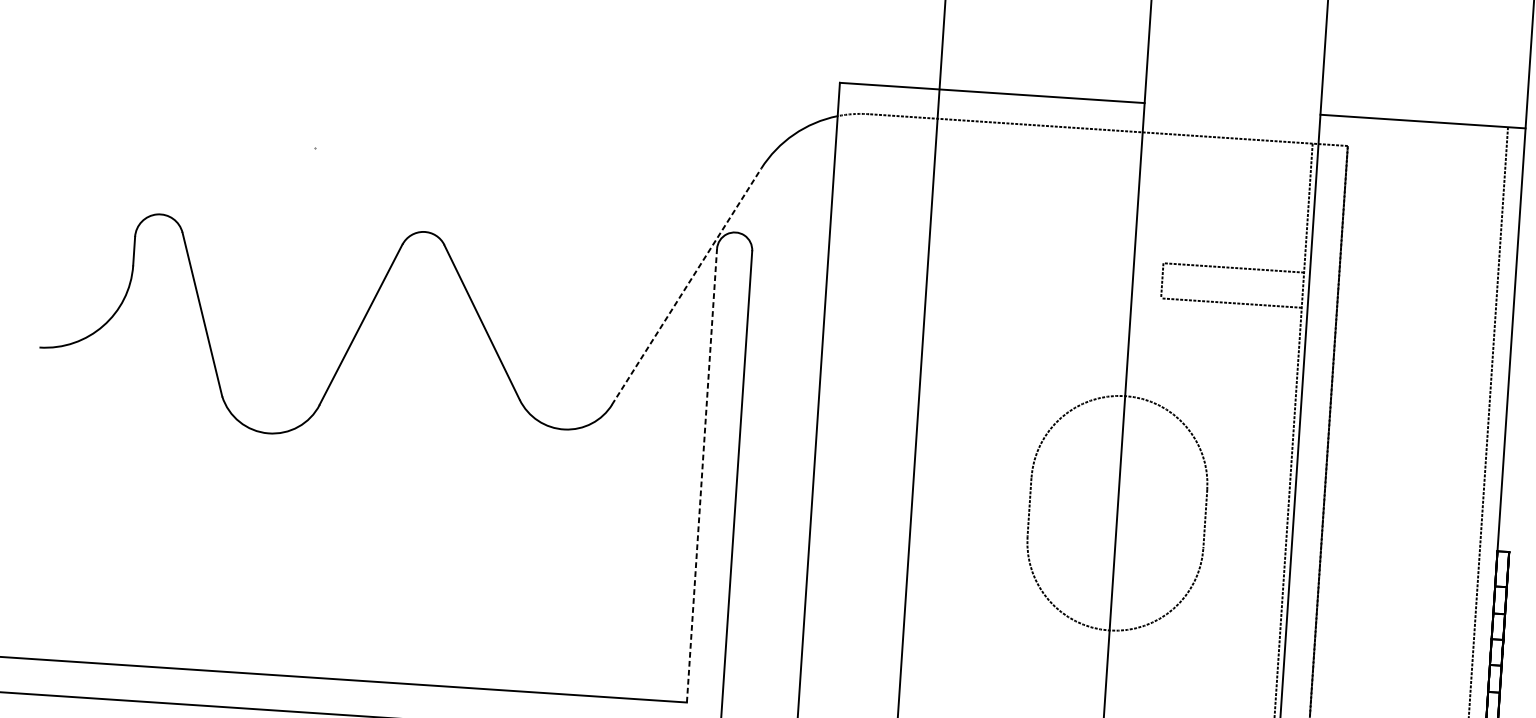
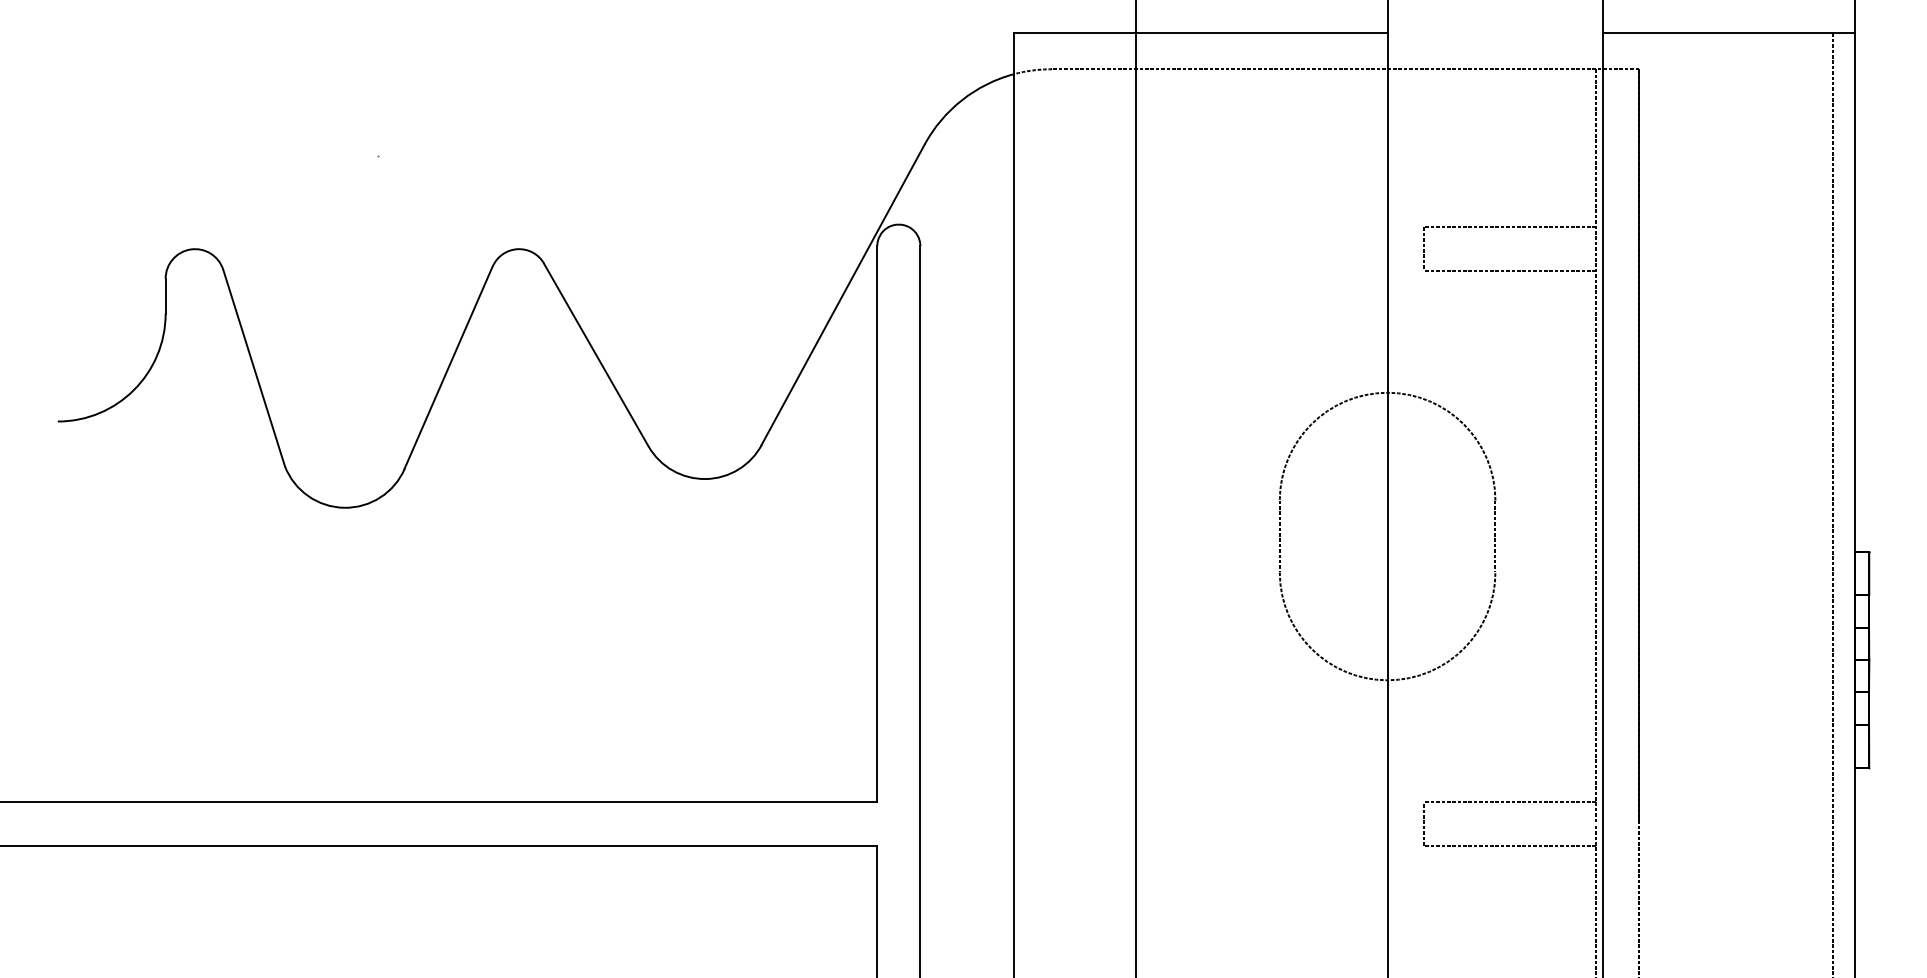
line: (686, 286) -> (843, 294), dashed -> solid
line: (702, 475) -> (877, 523), dashed -> solid

